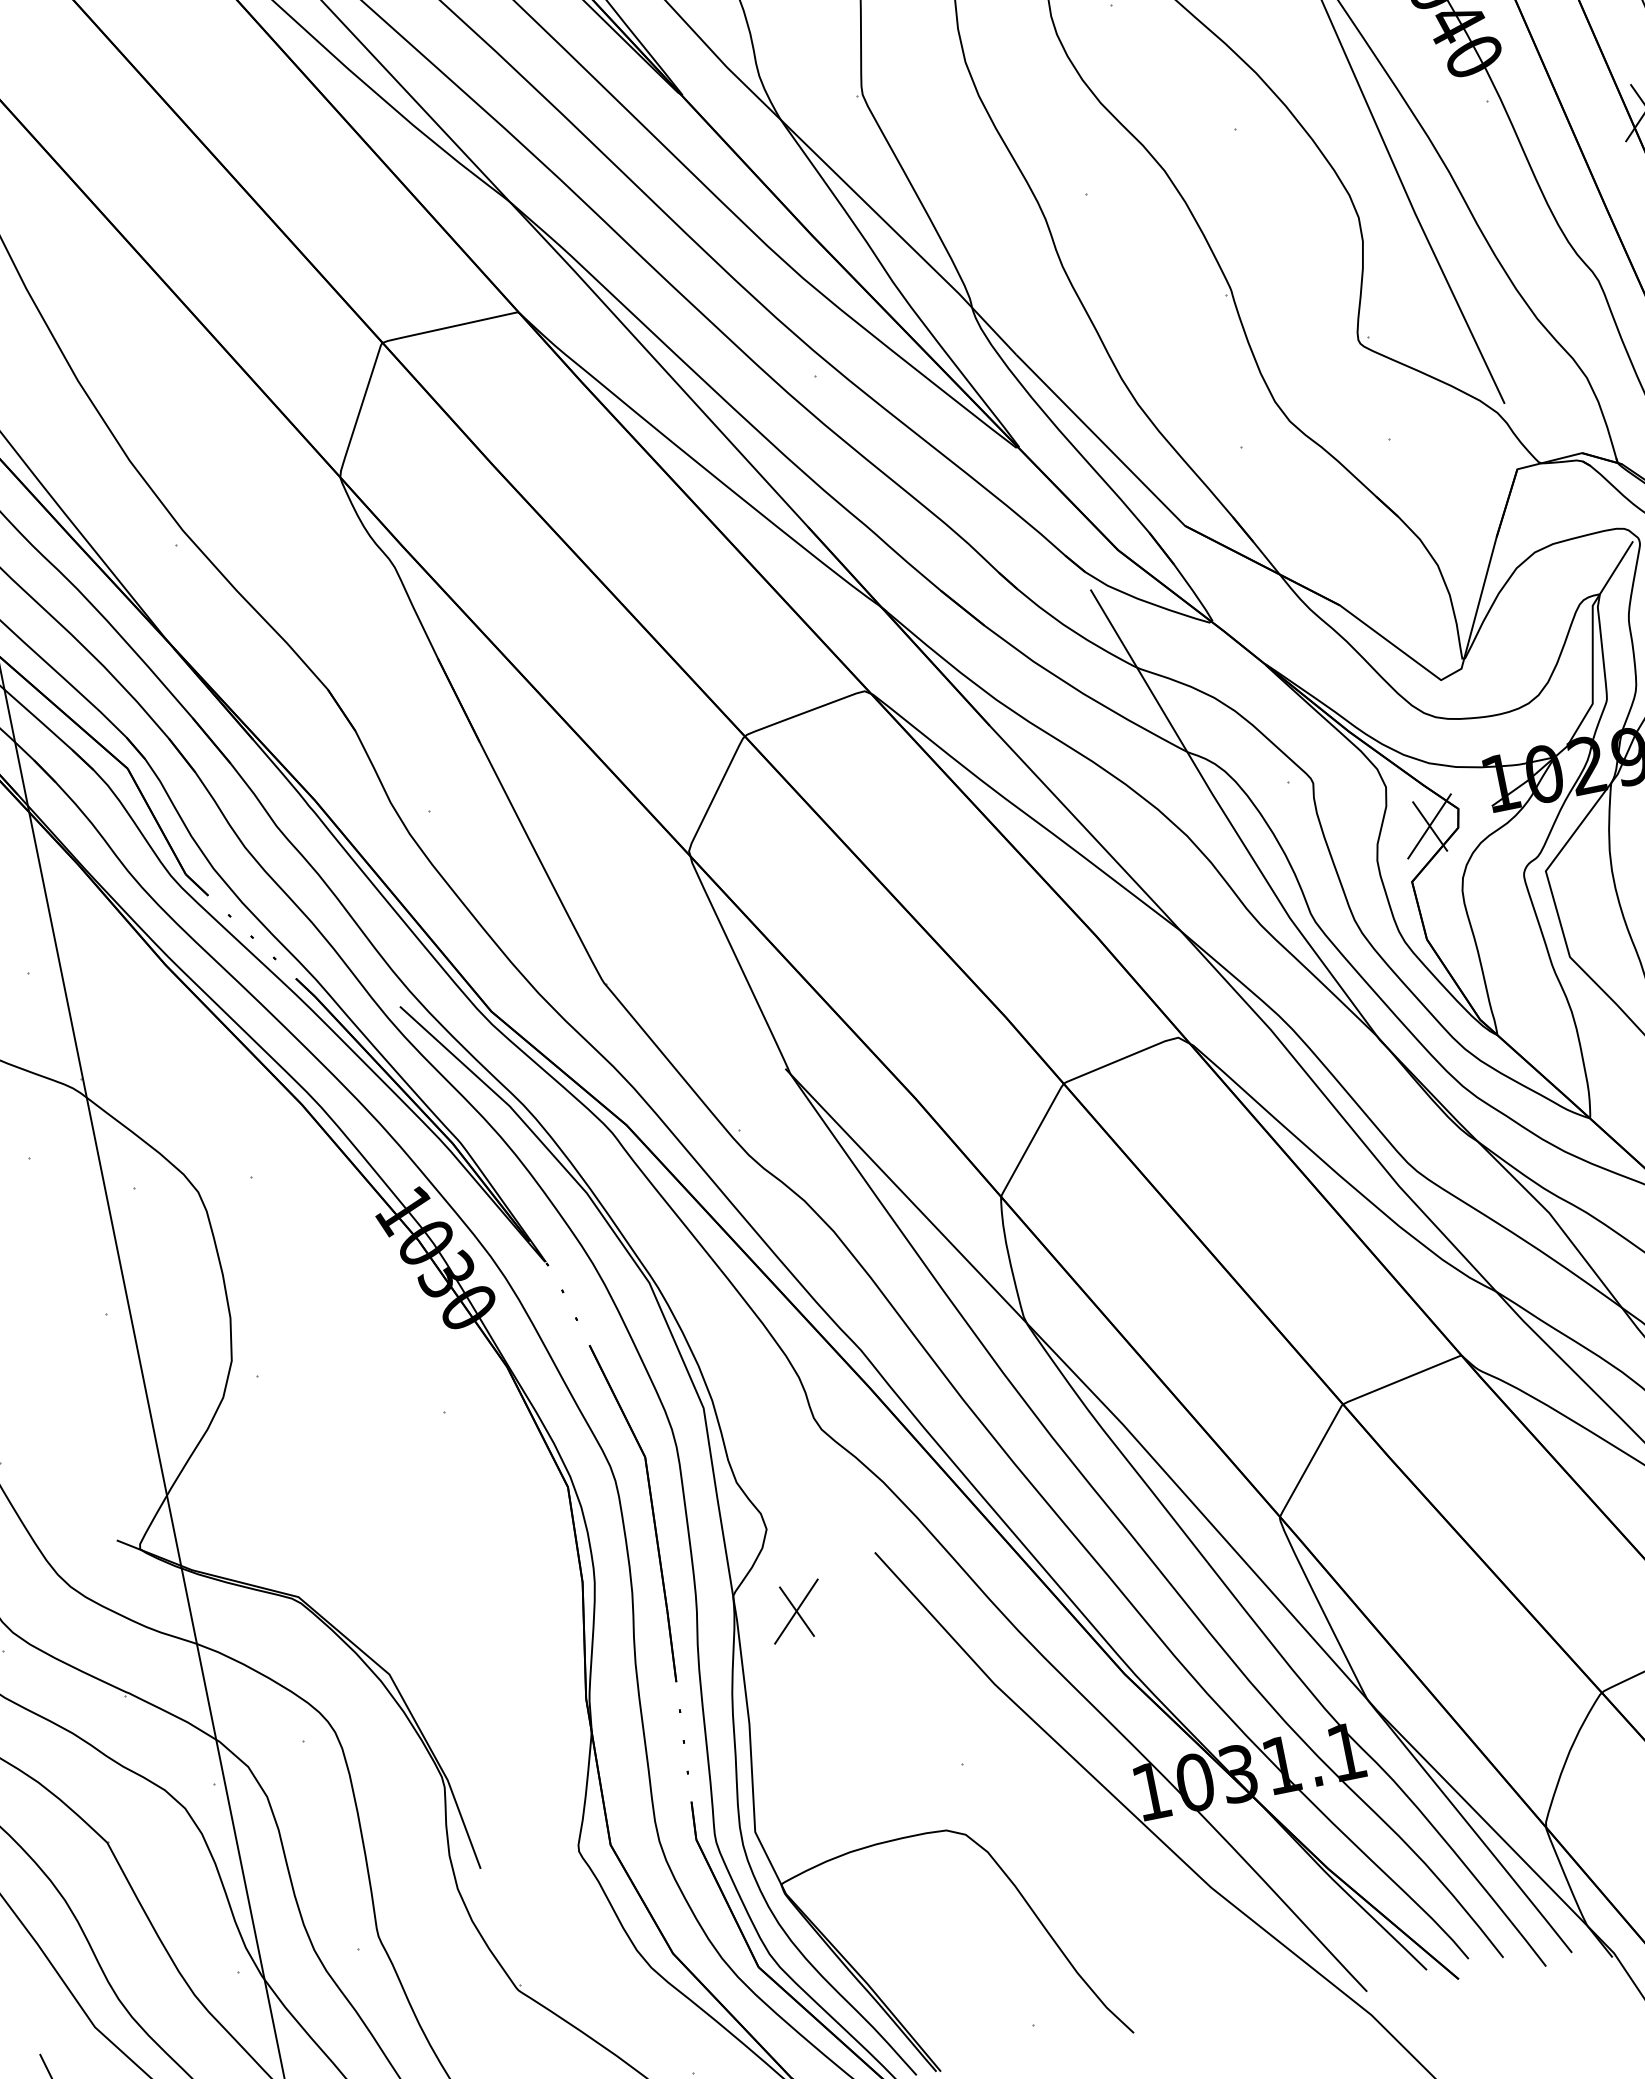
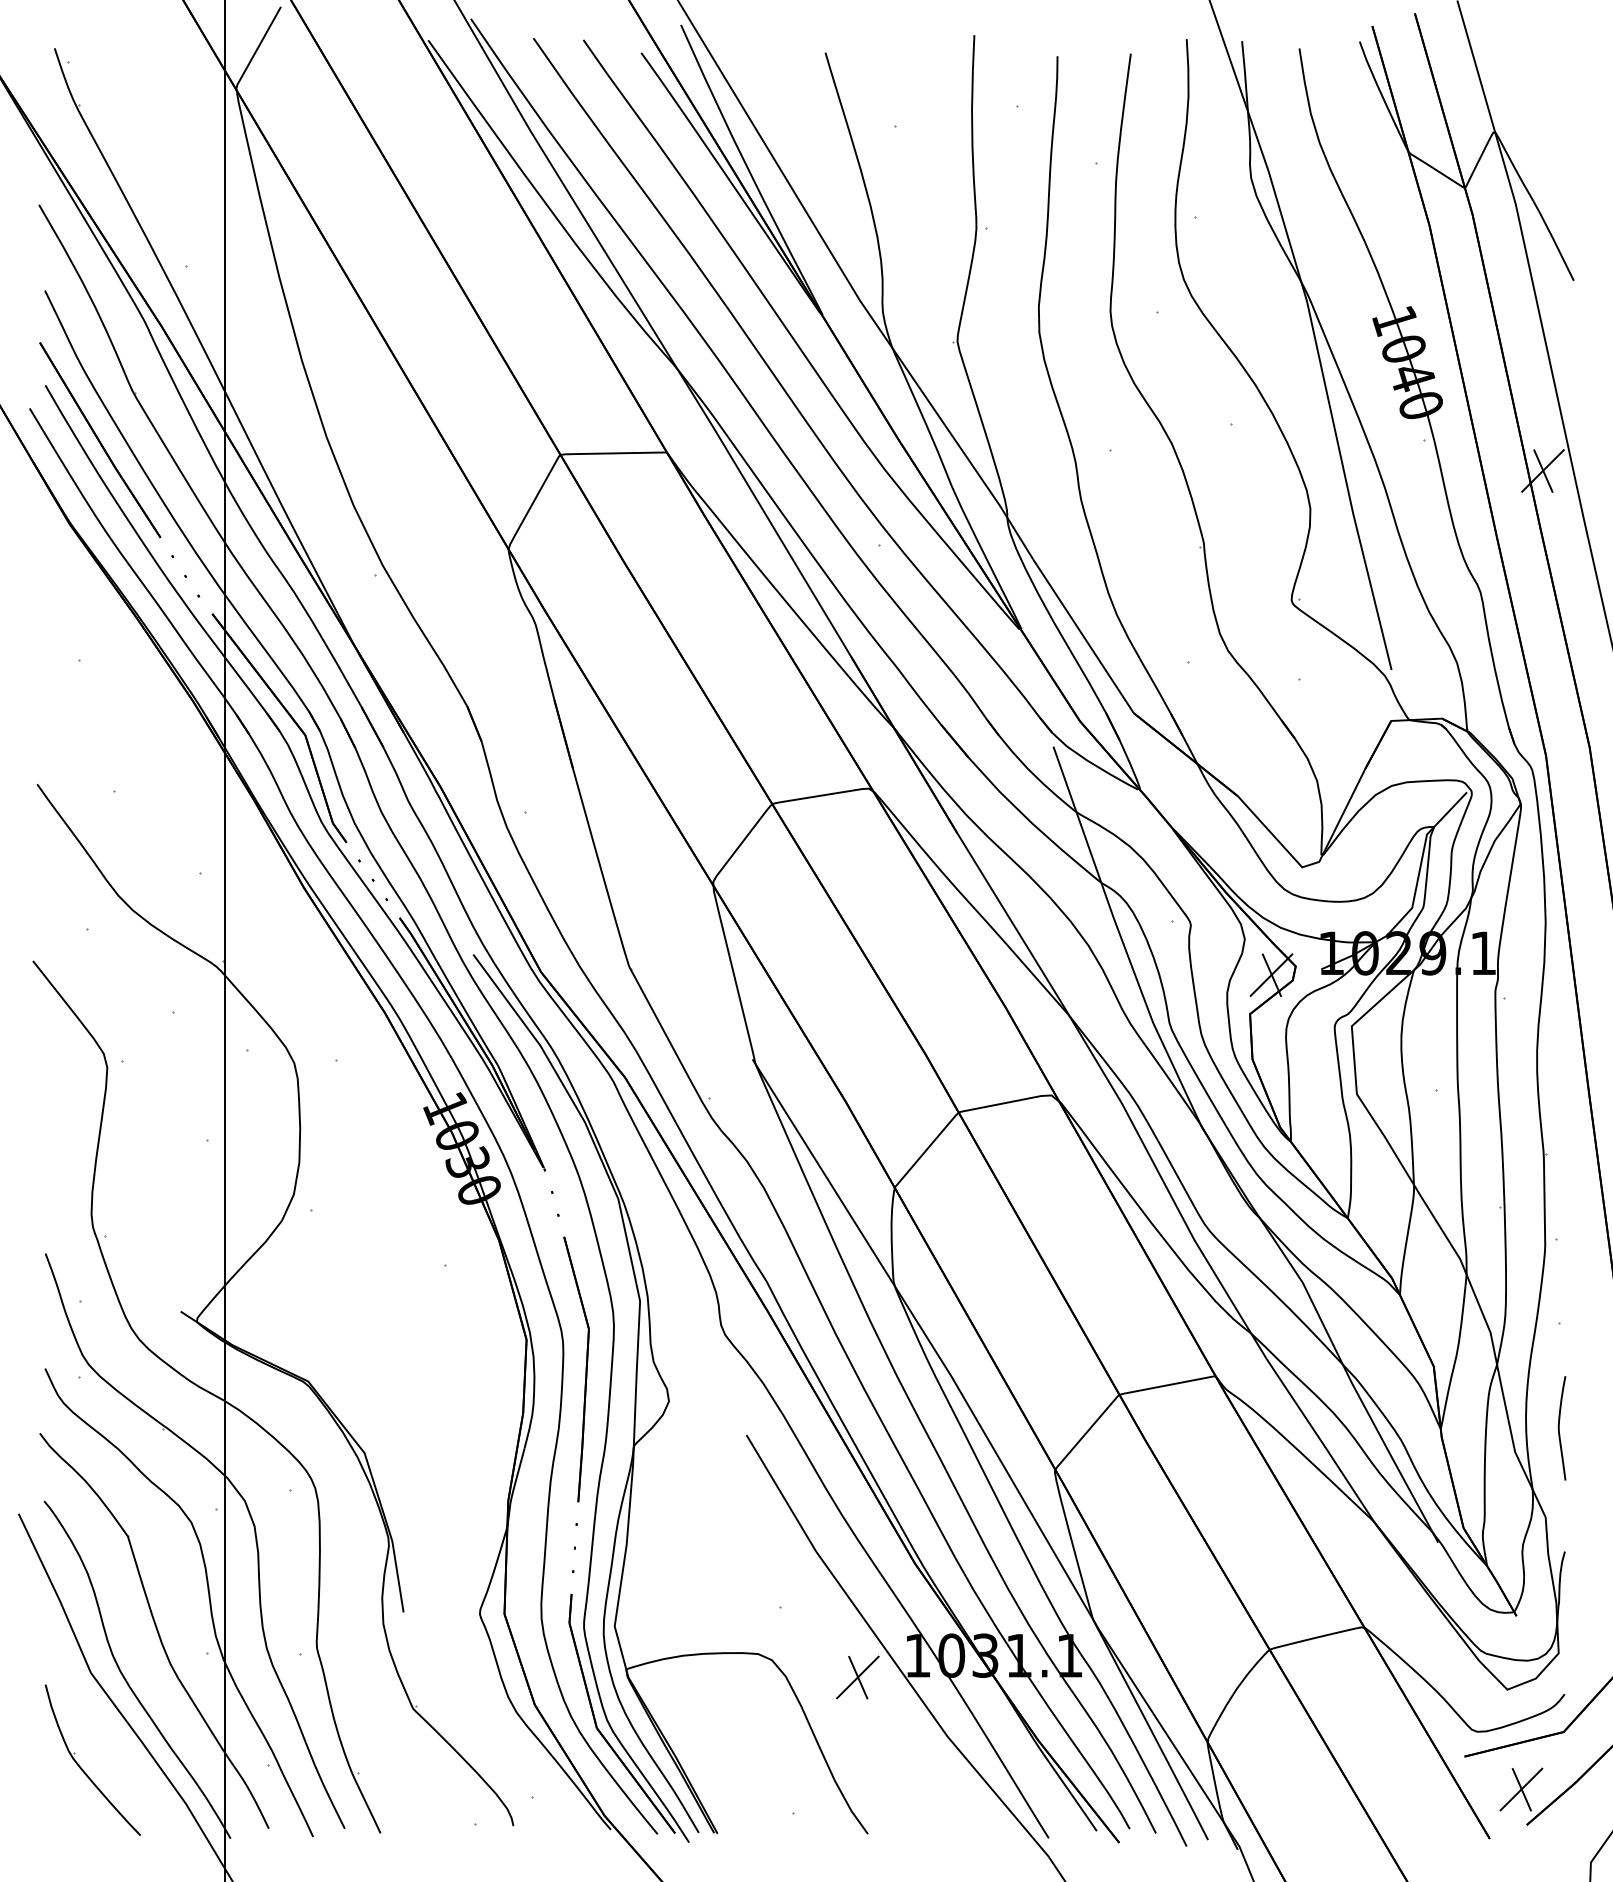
part: (795, 1611) -> (857, 1677), moved

